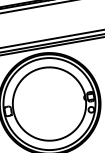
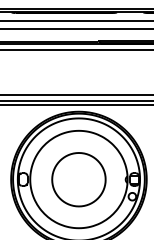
part: (49, 104) -> (78, 179), added

